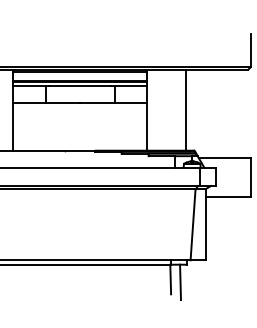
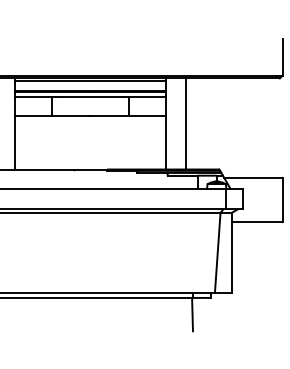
line: (185, 109) -> (186, 123), moved
line: (180, 282) -> (203, 317), removed

